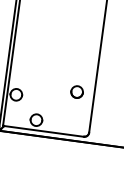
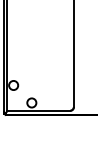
part: (76, 91) -> (59, 76), removed

